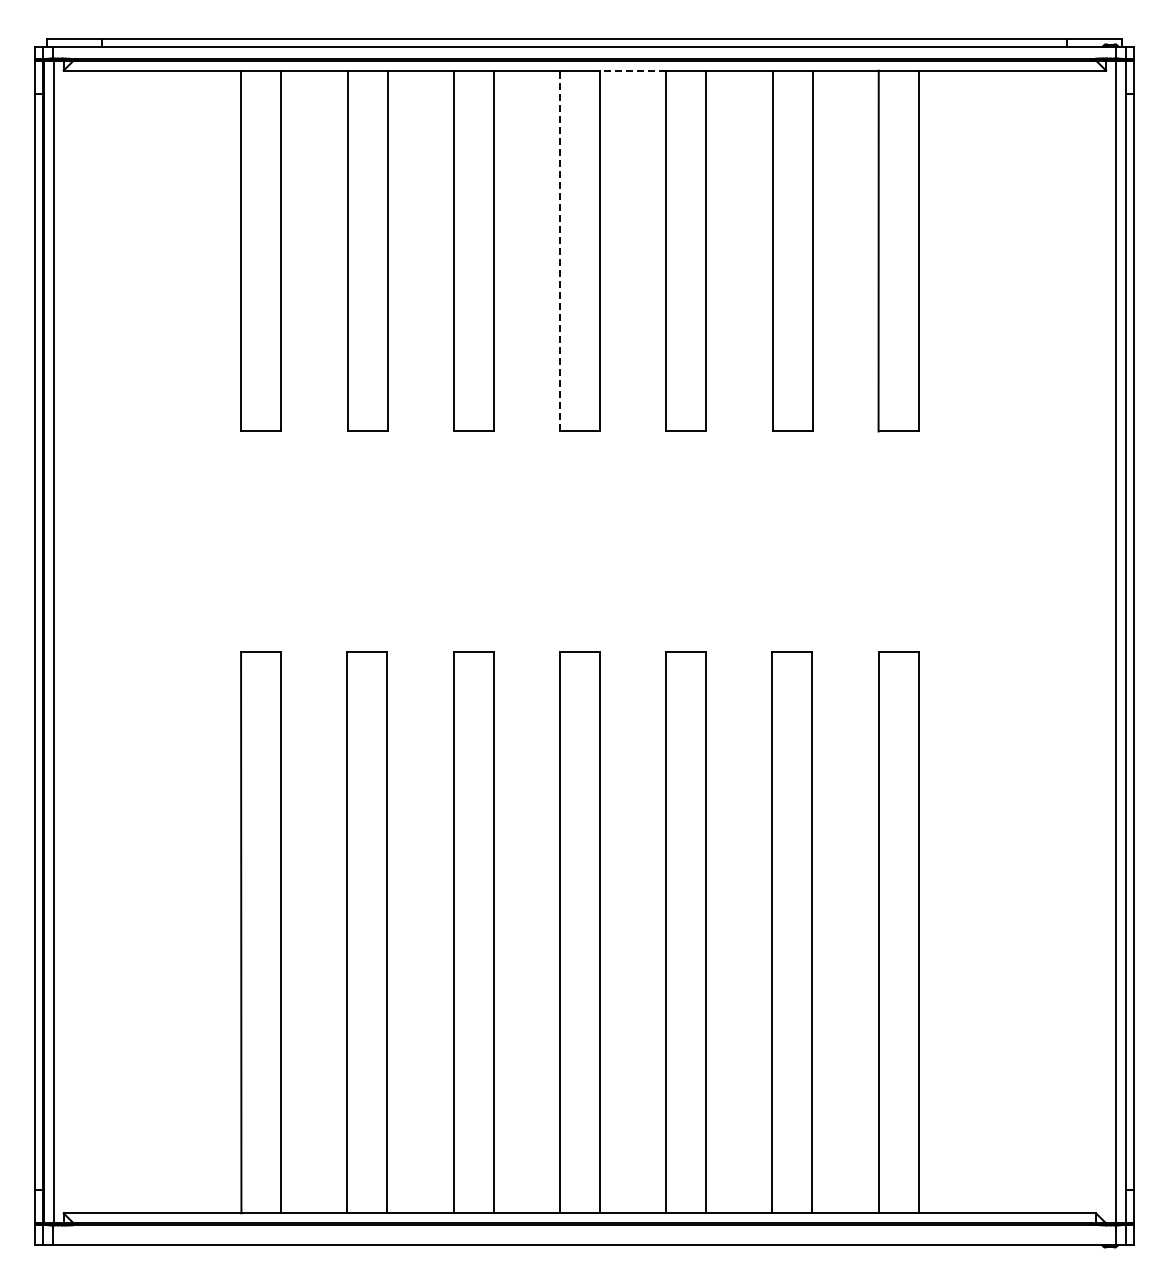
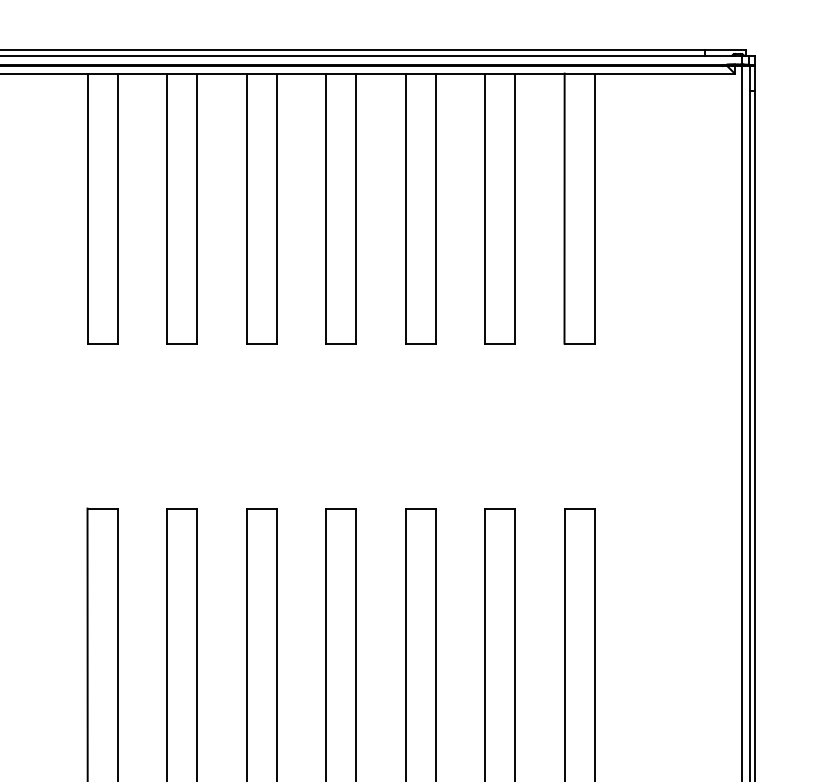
line: (632, 70) -> (380, 73), dashed -> solid
line: (560, 250) -> (326, 208), dashed -> solid

